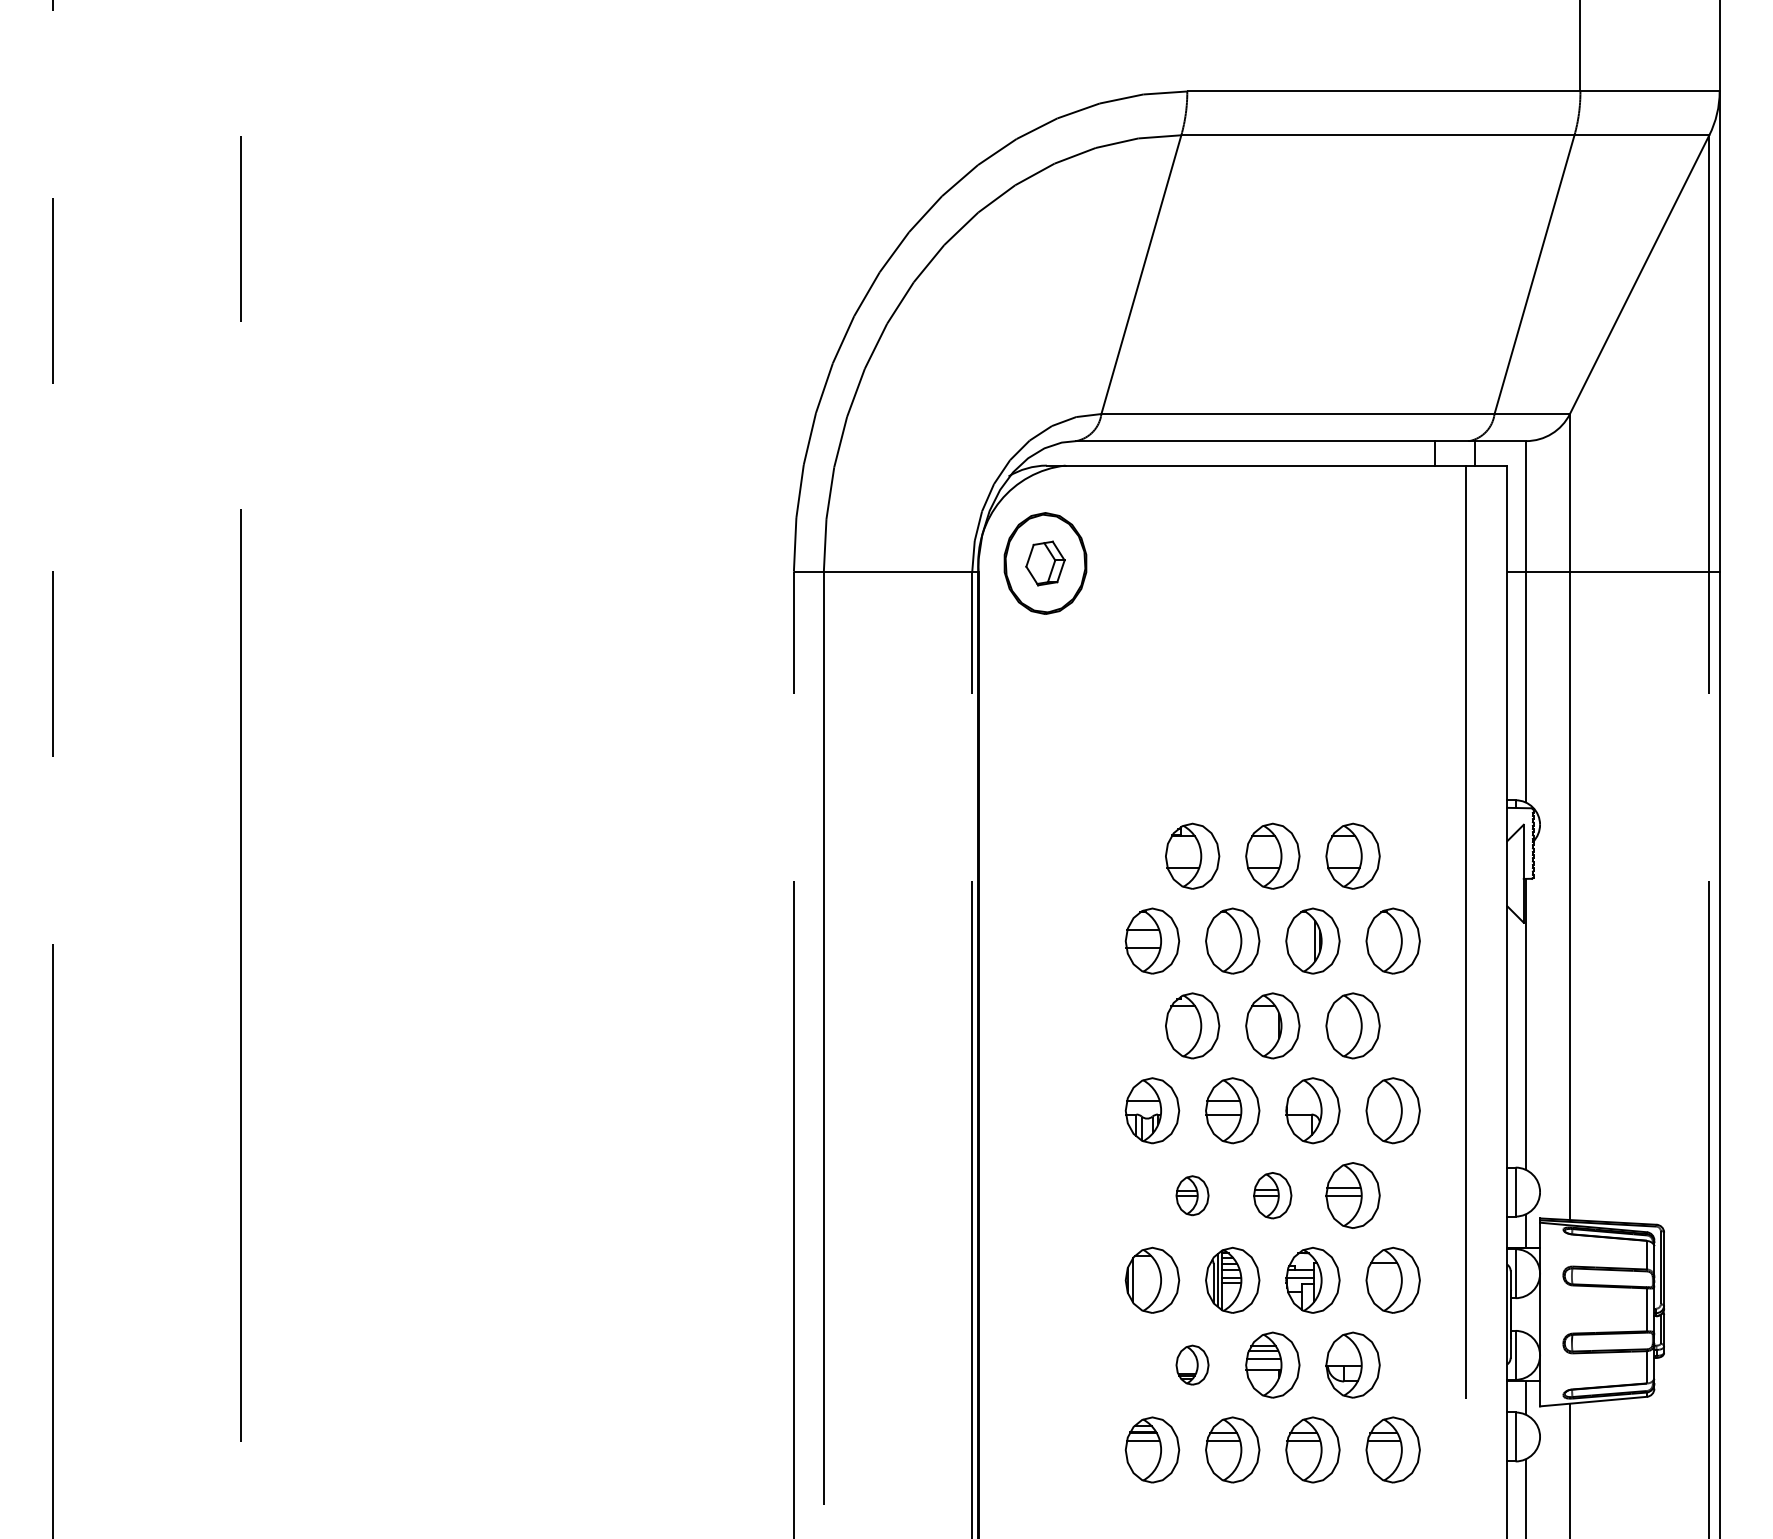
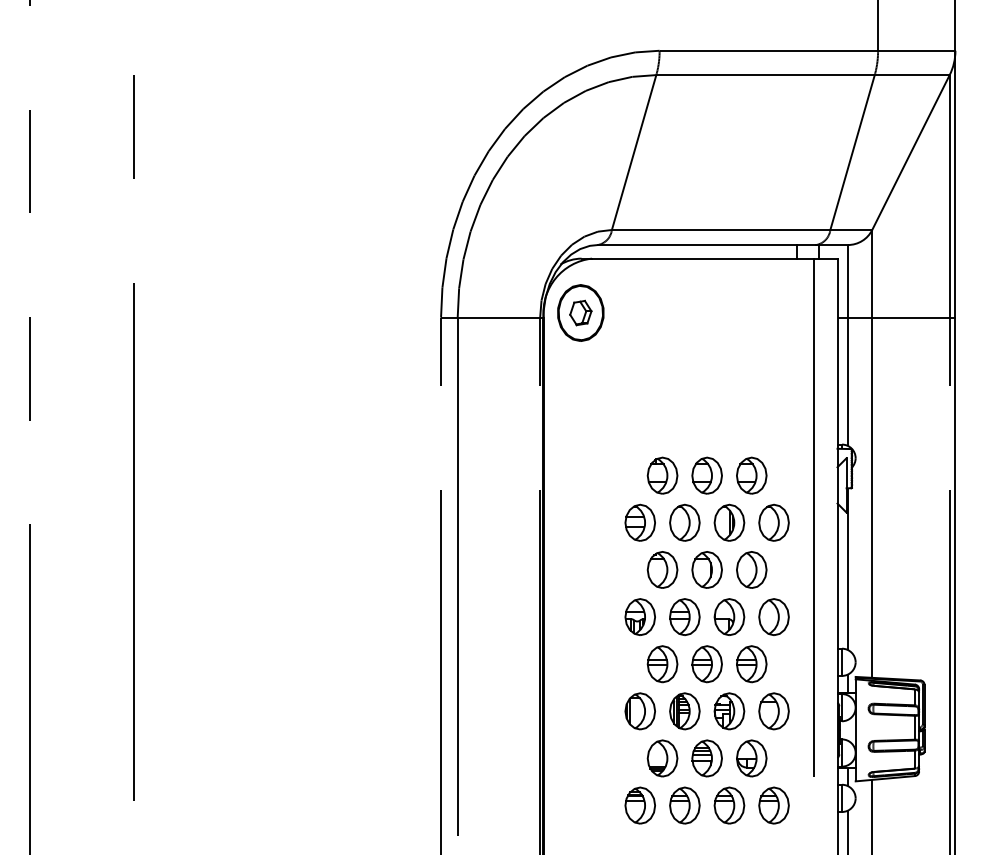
part: (1192, 1196) -> (662, 664), size x1.67
part: (1271, 1196) -> (706, 664), size x1.43
part: (1192, 1365) -> (662, 758), size x1.67

